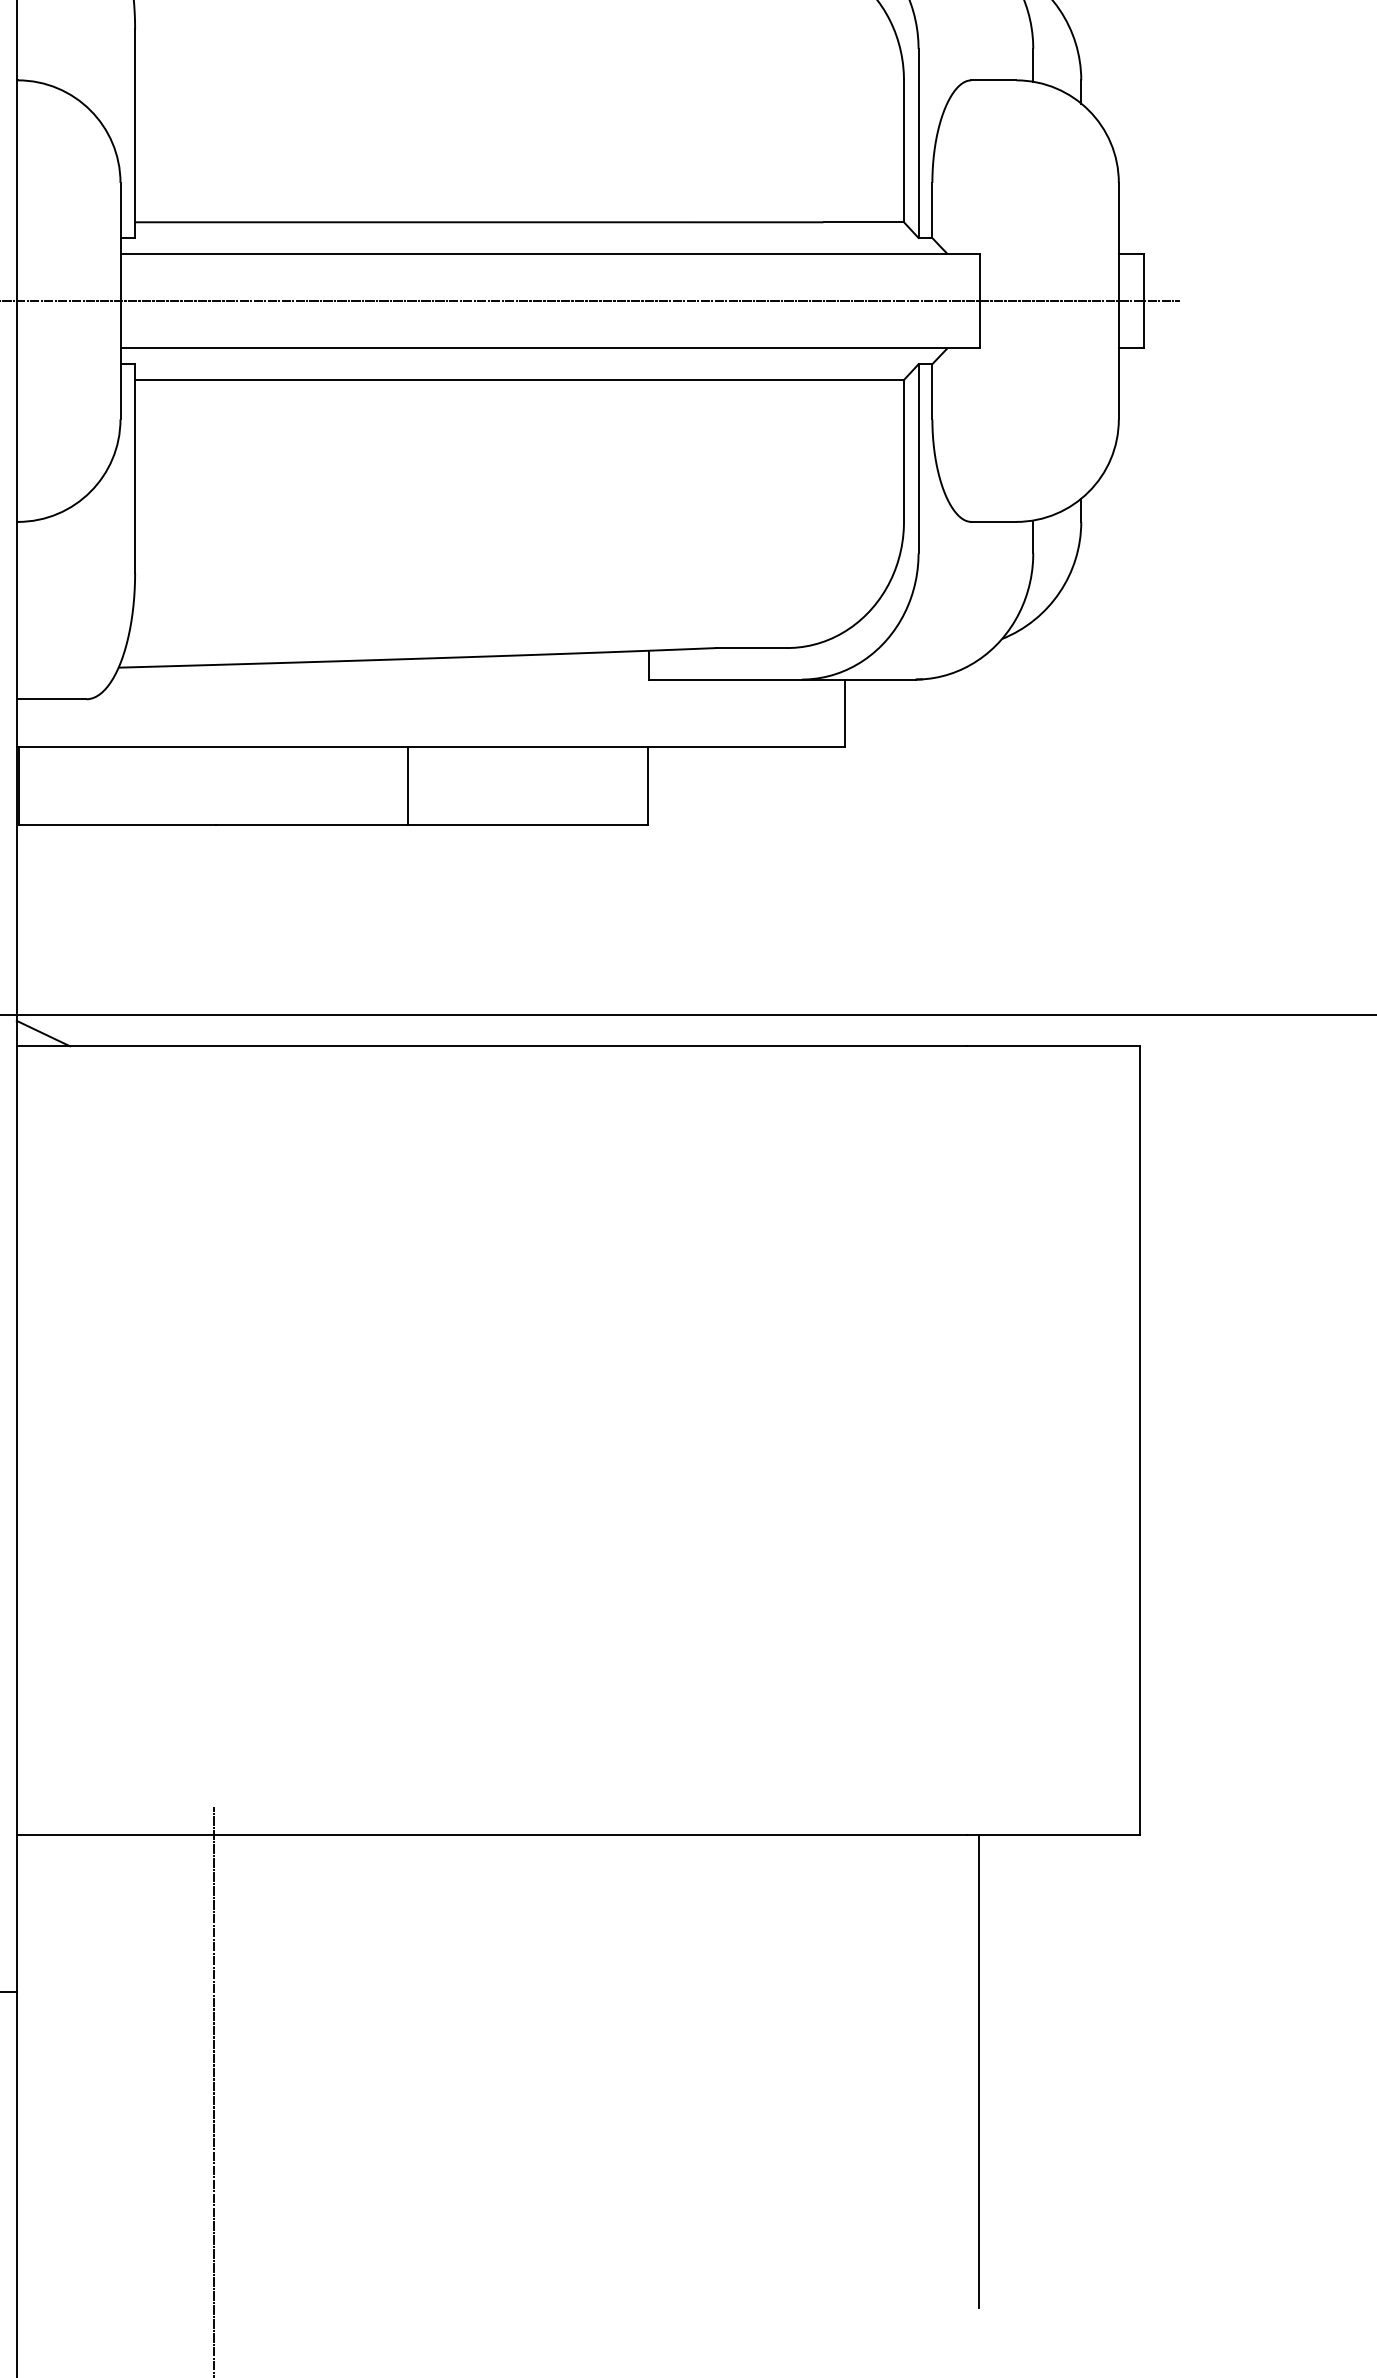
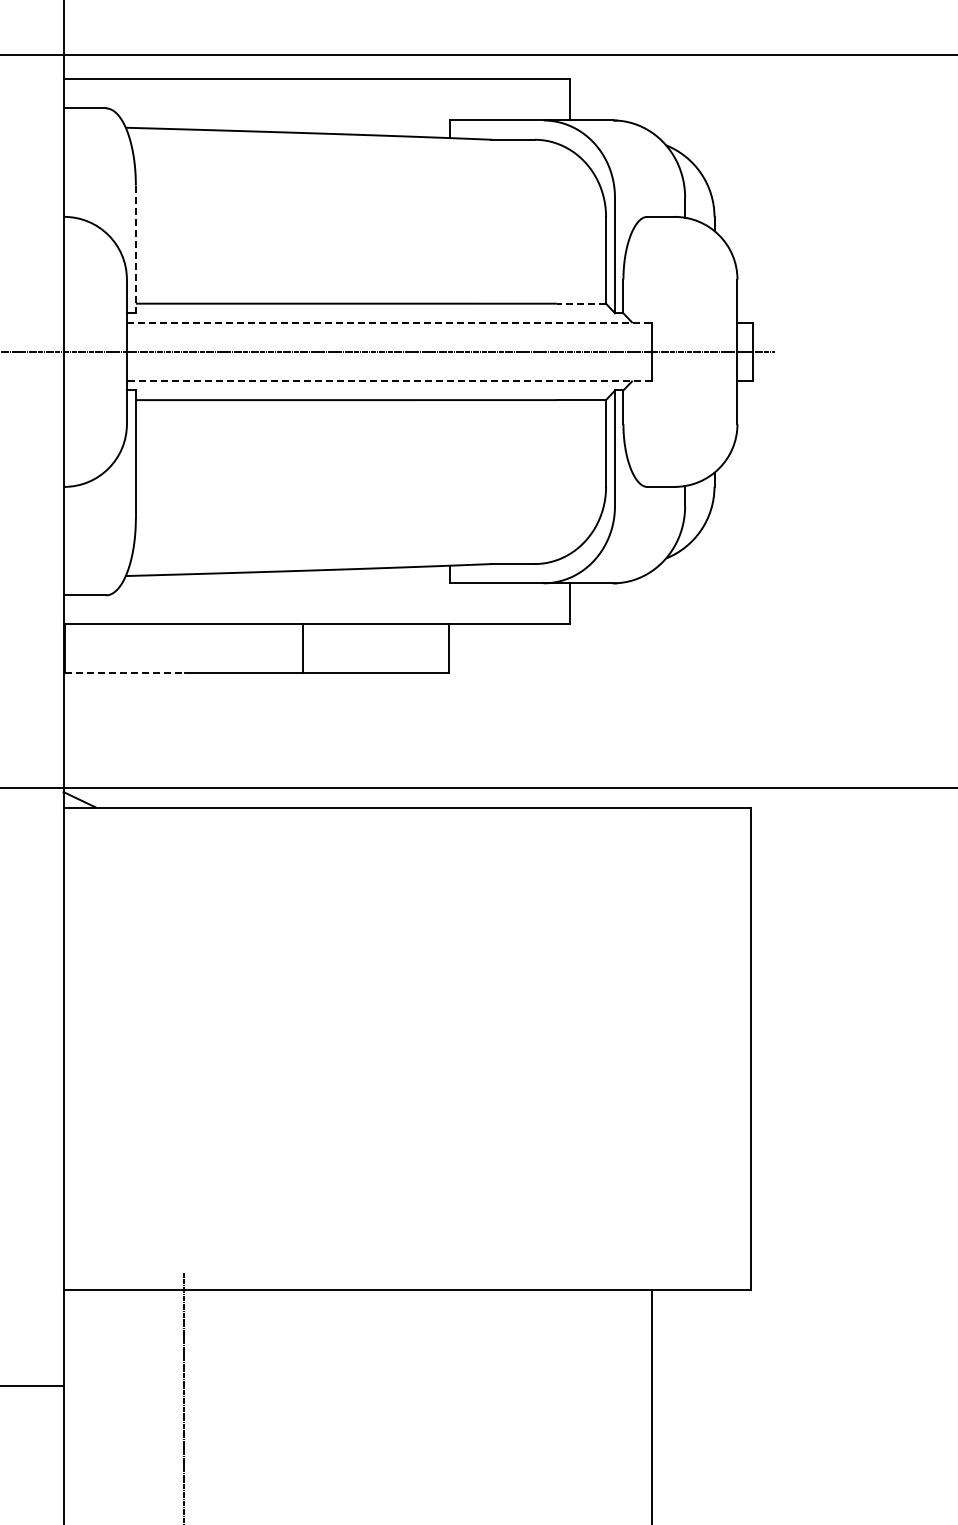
line: (134, 133) -> (135, 249), solid -> dashed
line: (863, 221) -> (581, 303), solid -> dashed
line: (549, 253) -> (389, 322), solid -> dashed
line: (549, 347) -> (389, 380), solid -> dashed
line: (118, 825) -> (125, 672), solid -> dashed

